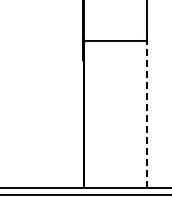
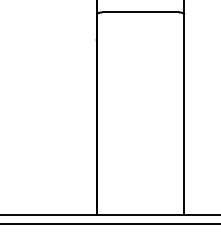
line: (147, 114) -> (184, 113), dashed -> solid

